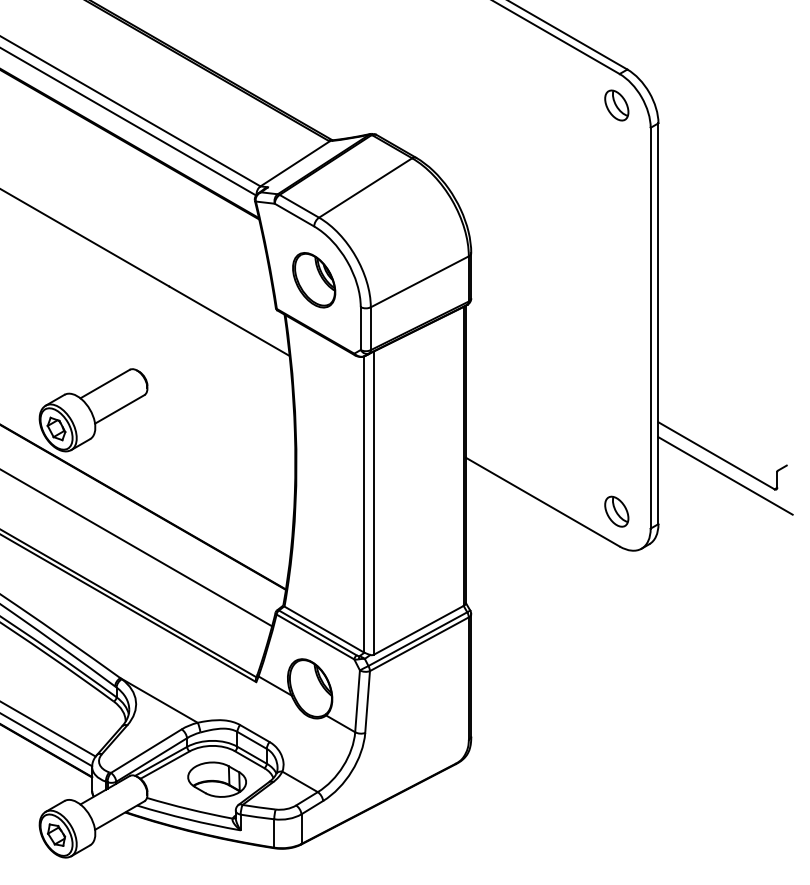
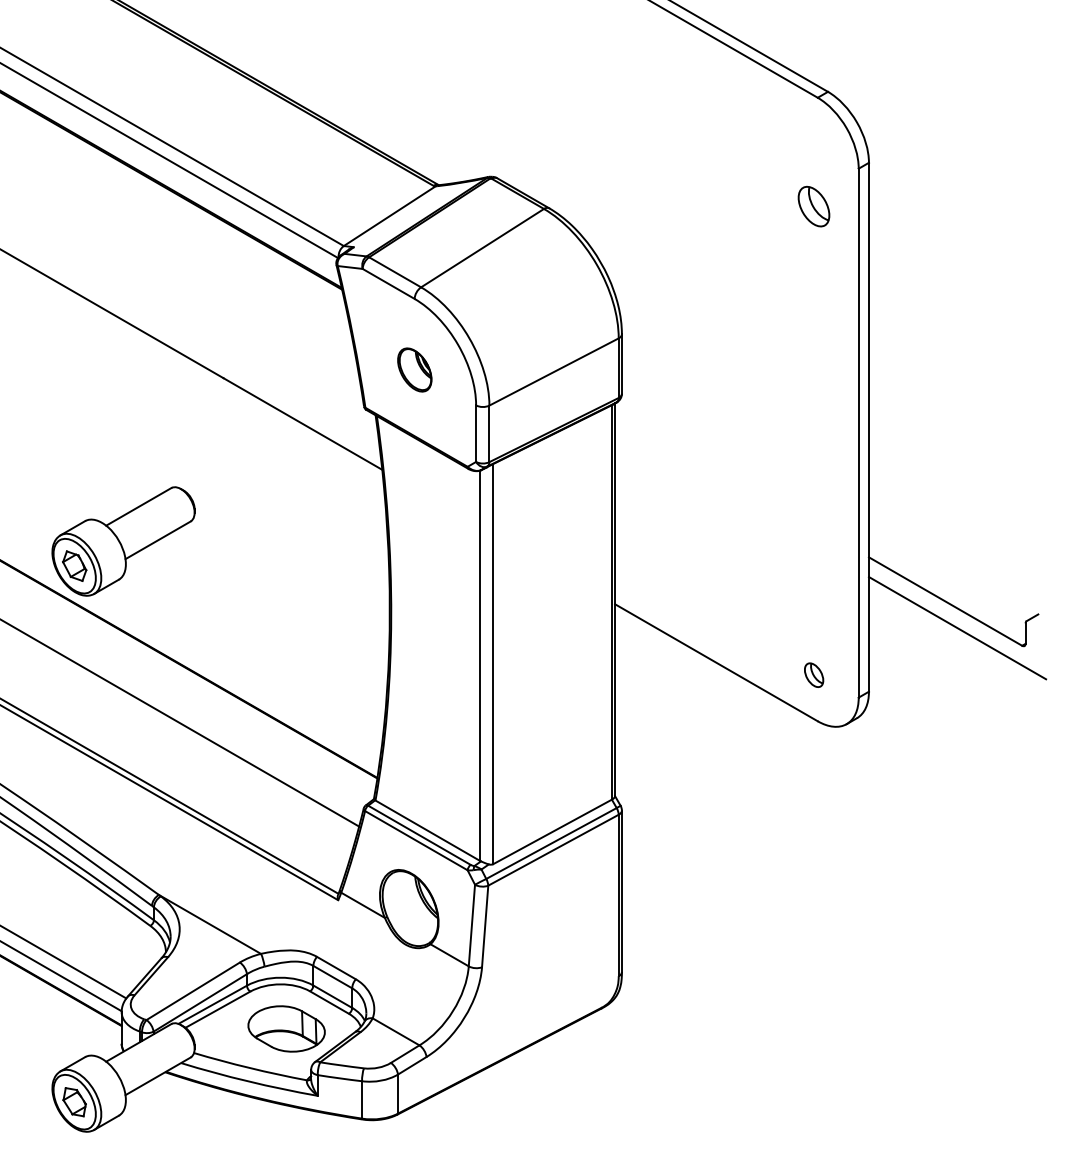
part: (616, 105) -> (813, 206), moved
part: (314, 280) -> (415, 370), size x0.6
part: (616, 511) -> (813, 675), size x0.6

